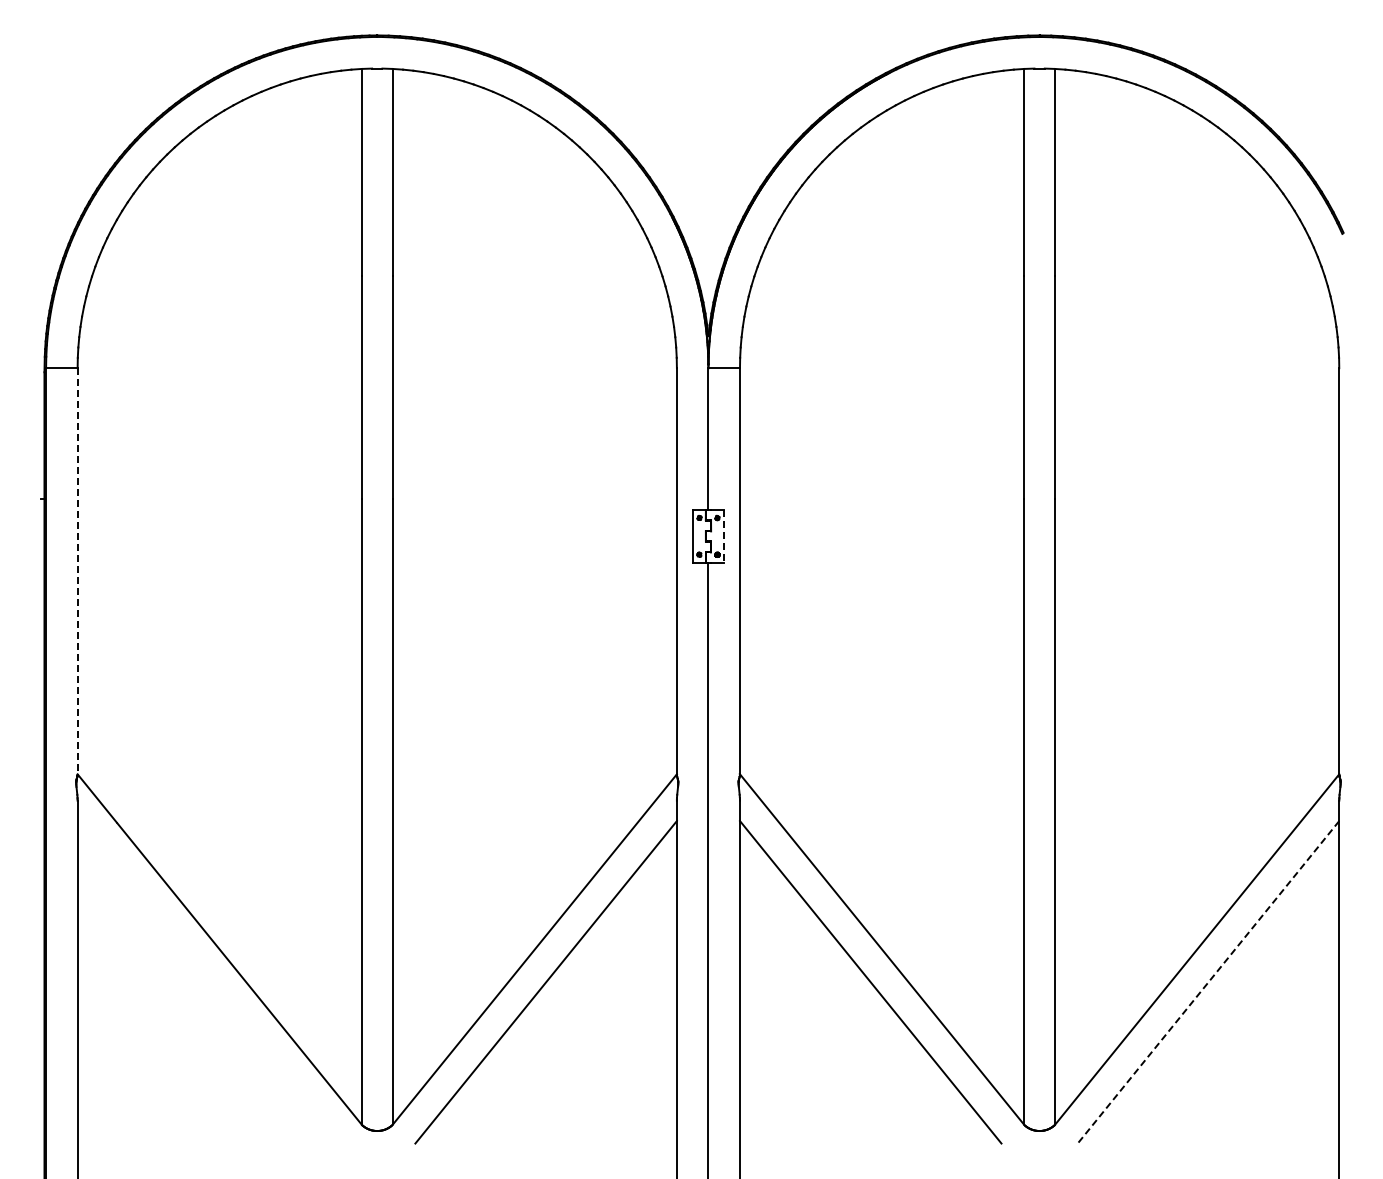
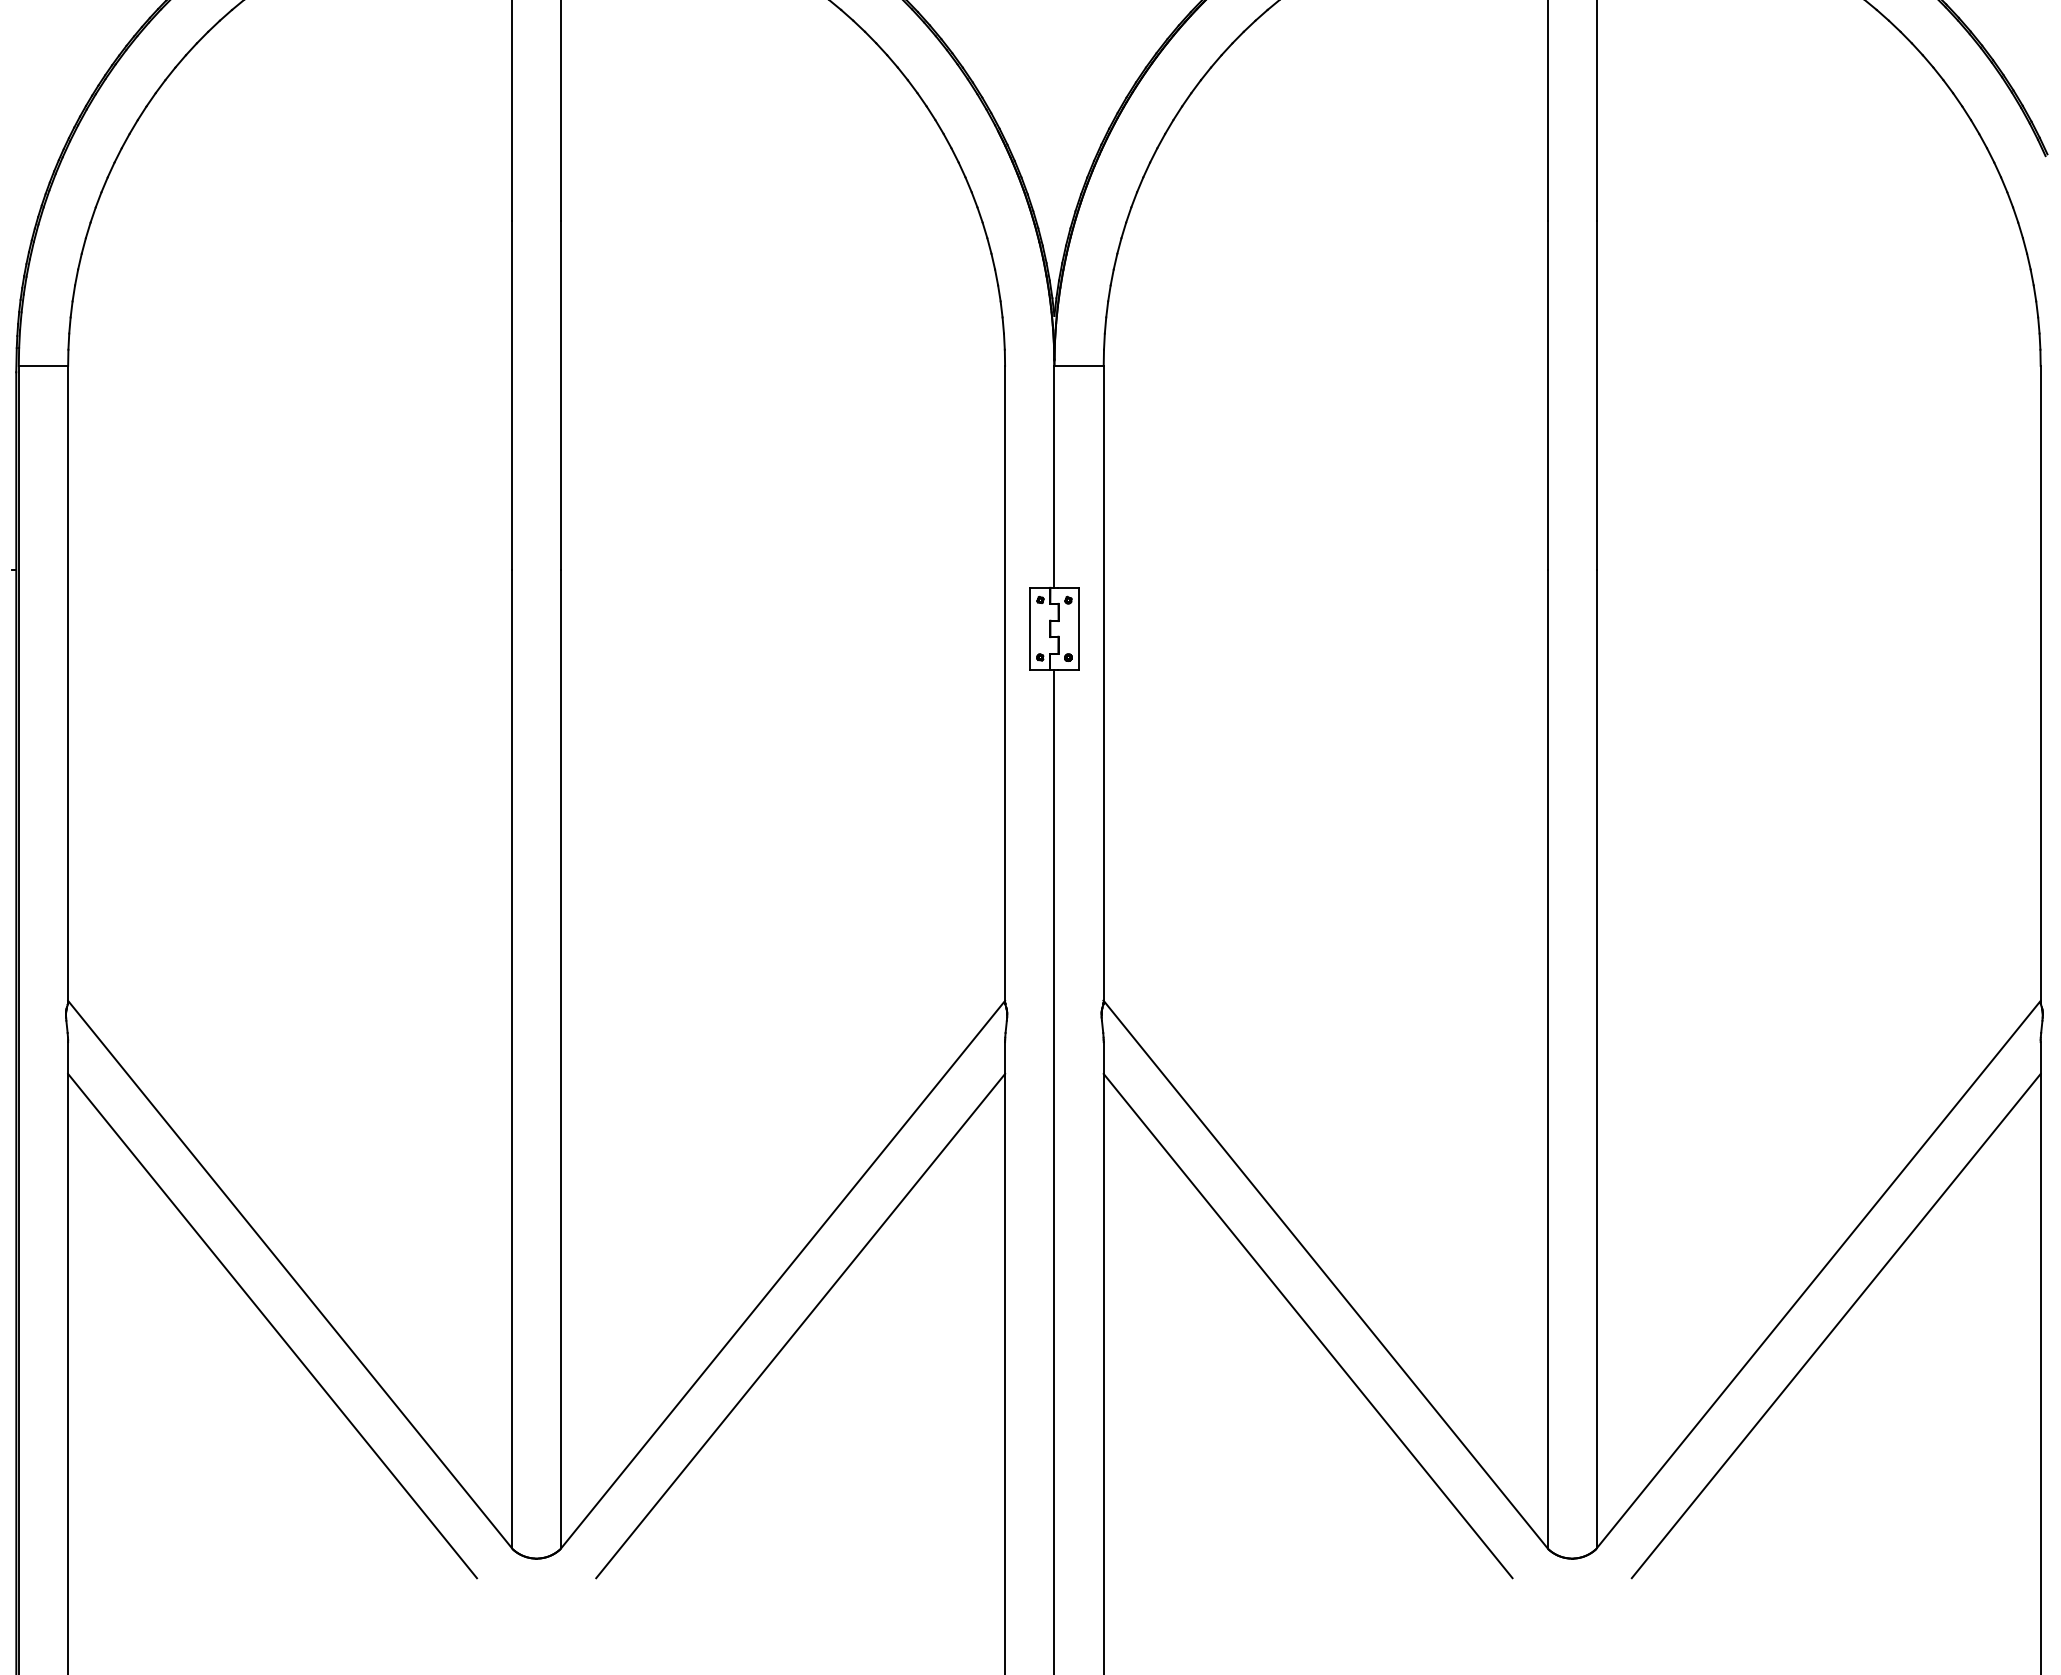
line: (724, 536) -> (1079, 629), dashed -> solid
line: (77, 572) -> (67, 685), dashed -> solid
line: (208, 982) -> (272, 1326), added
line: (1208, 982) -> (1836, 1326), dashed -> solid

